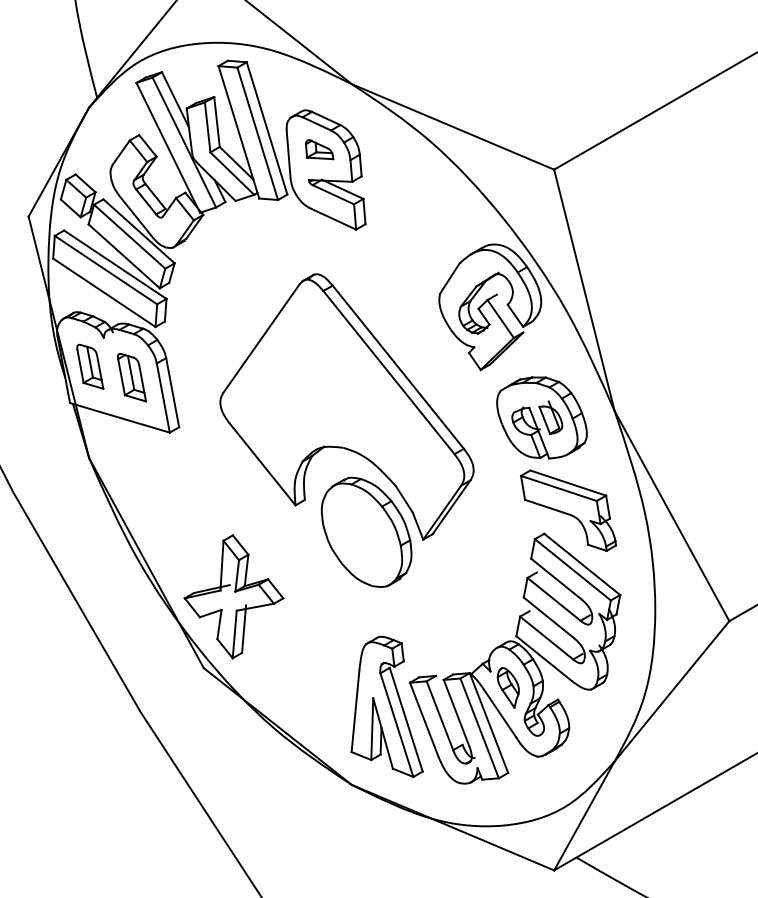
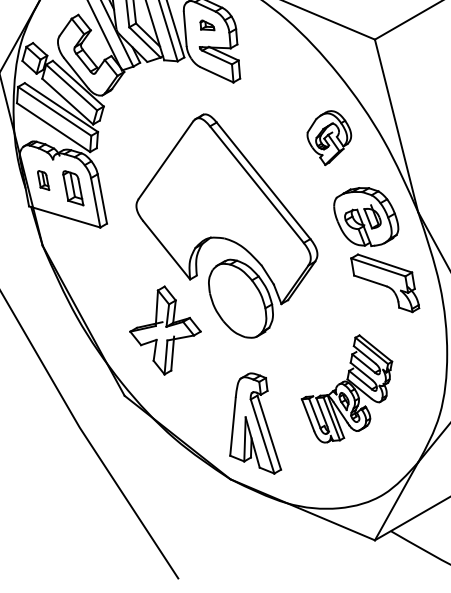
part: (319, 149) -> (207, 25), size x0.7
part: (490, 307) -> (329, 138), size x0.6
part: (90, 366) -> (43, 180), size x0.6
part: (233, 596) -> (165, 330), moved
part: (514, 658) -> (346, 388), size x0.6

